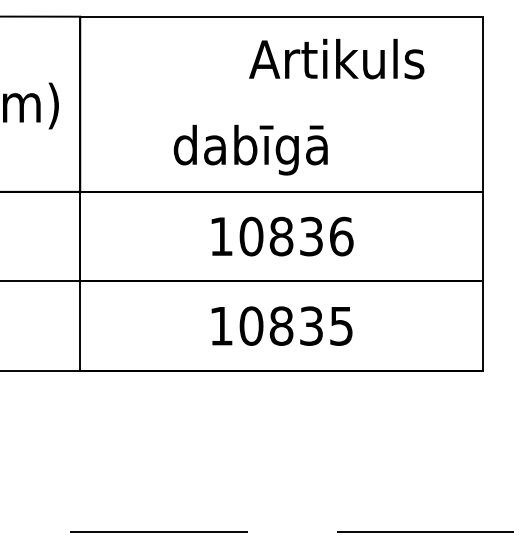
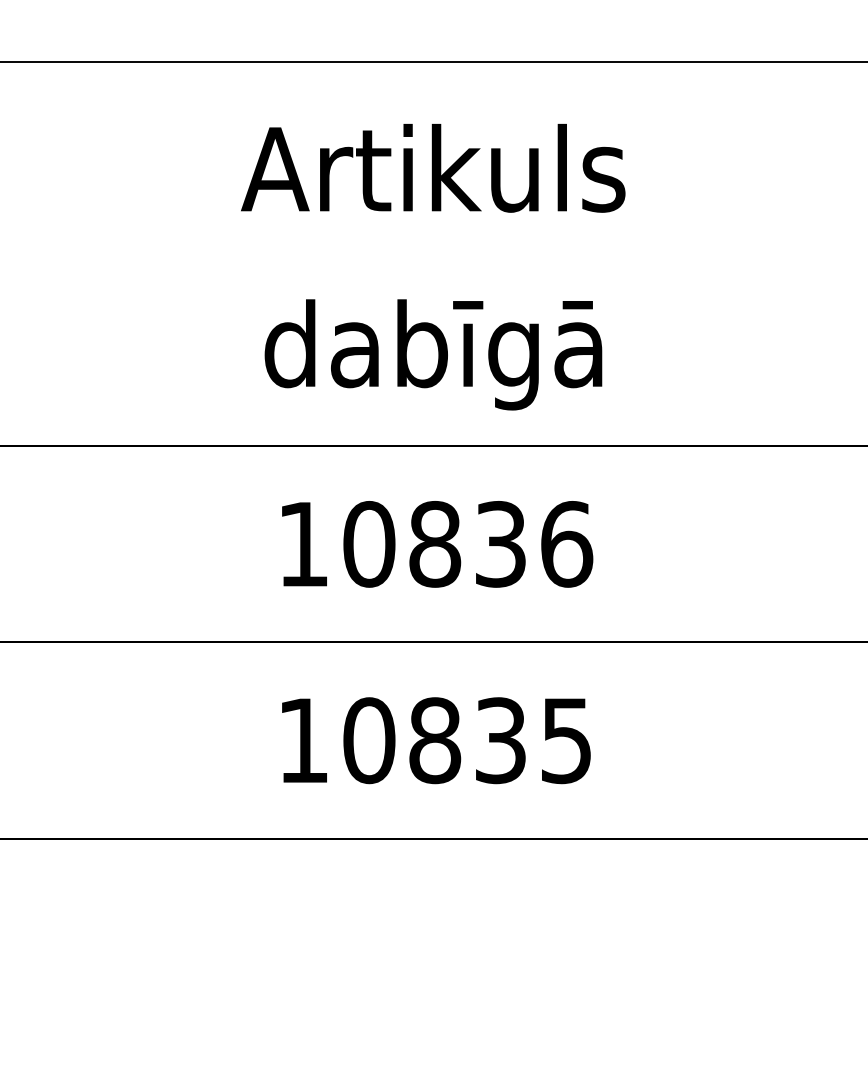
text: (336, 58) -> (432, 166), moved
text: (250, 149) -> (432, 353), moved

